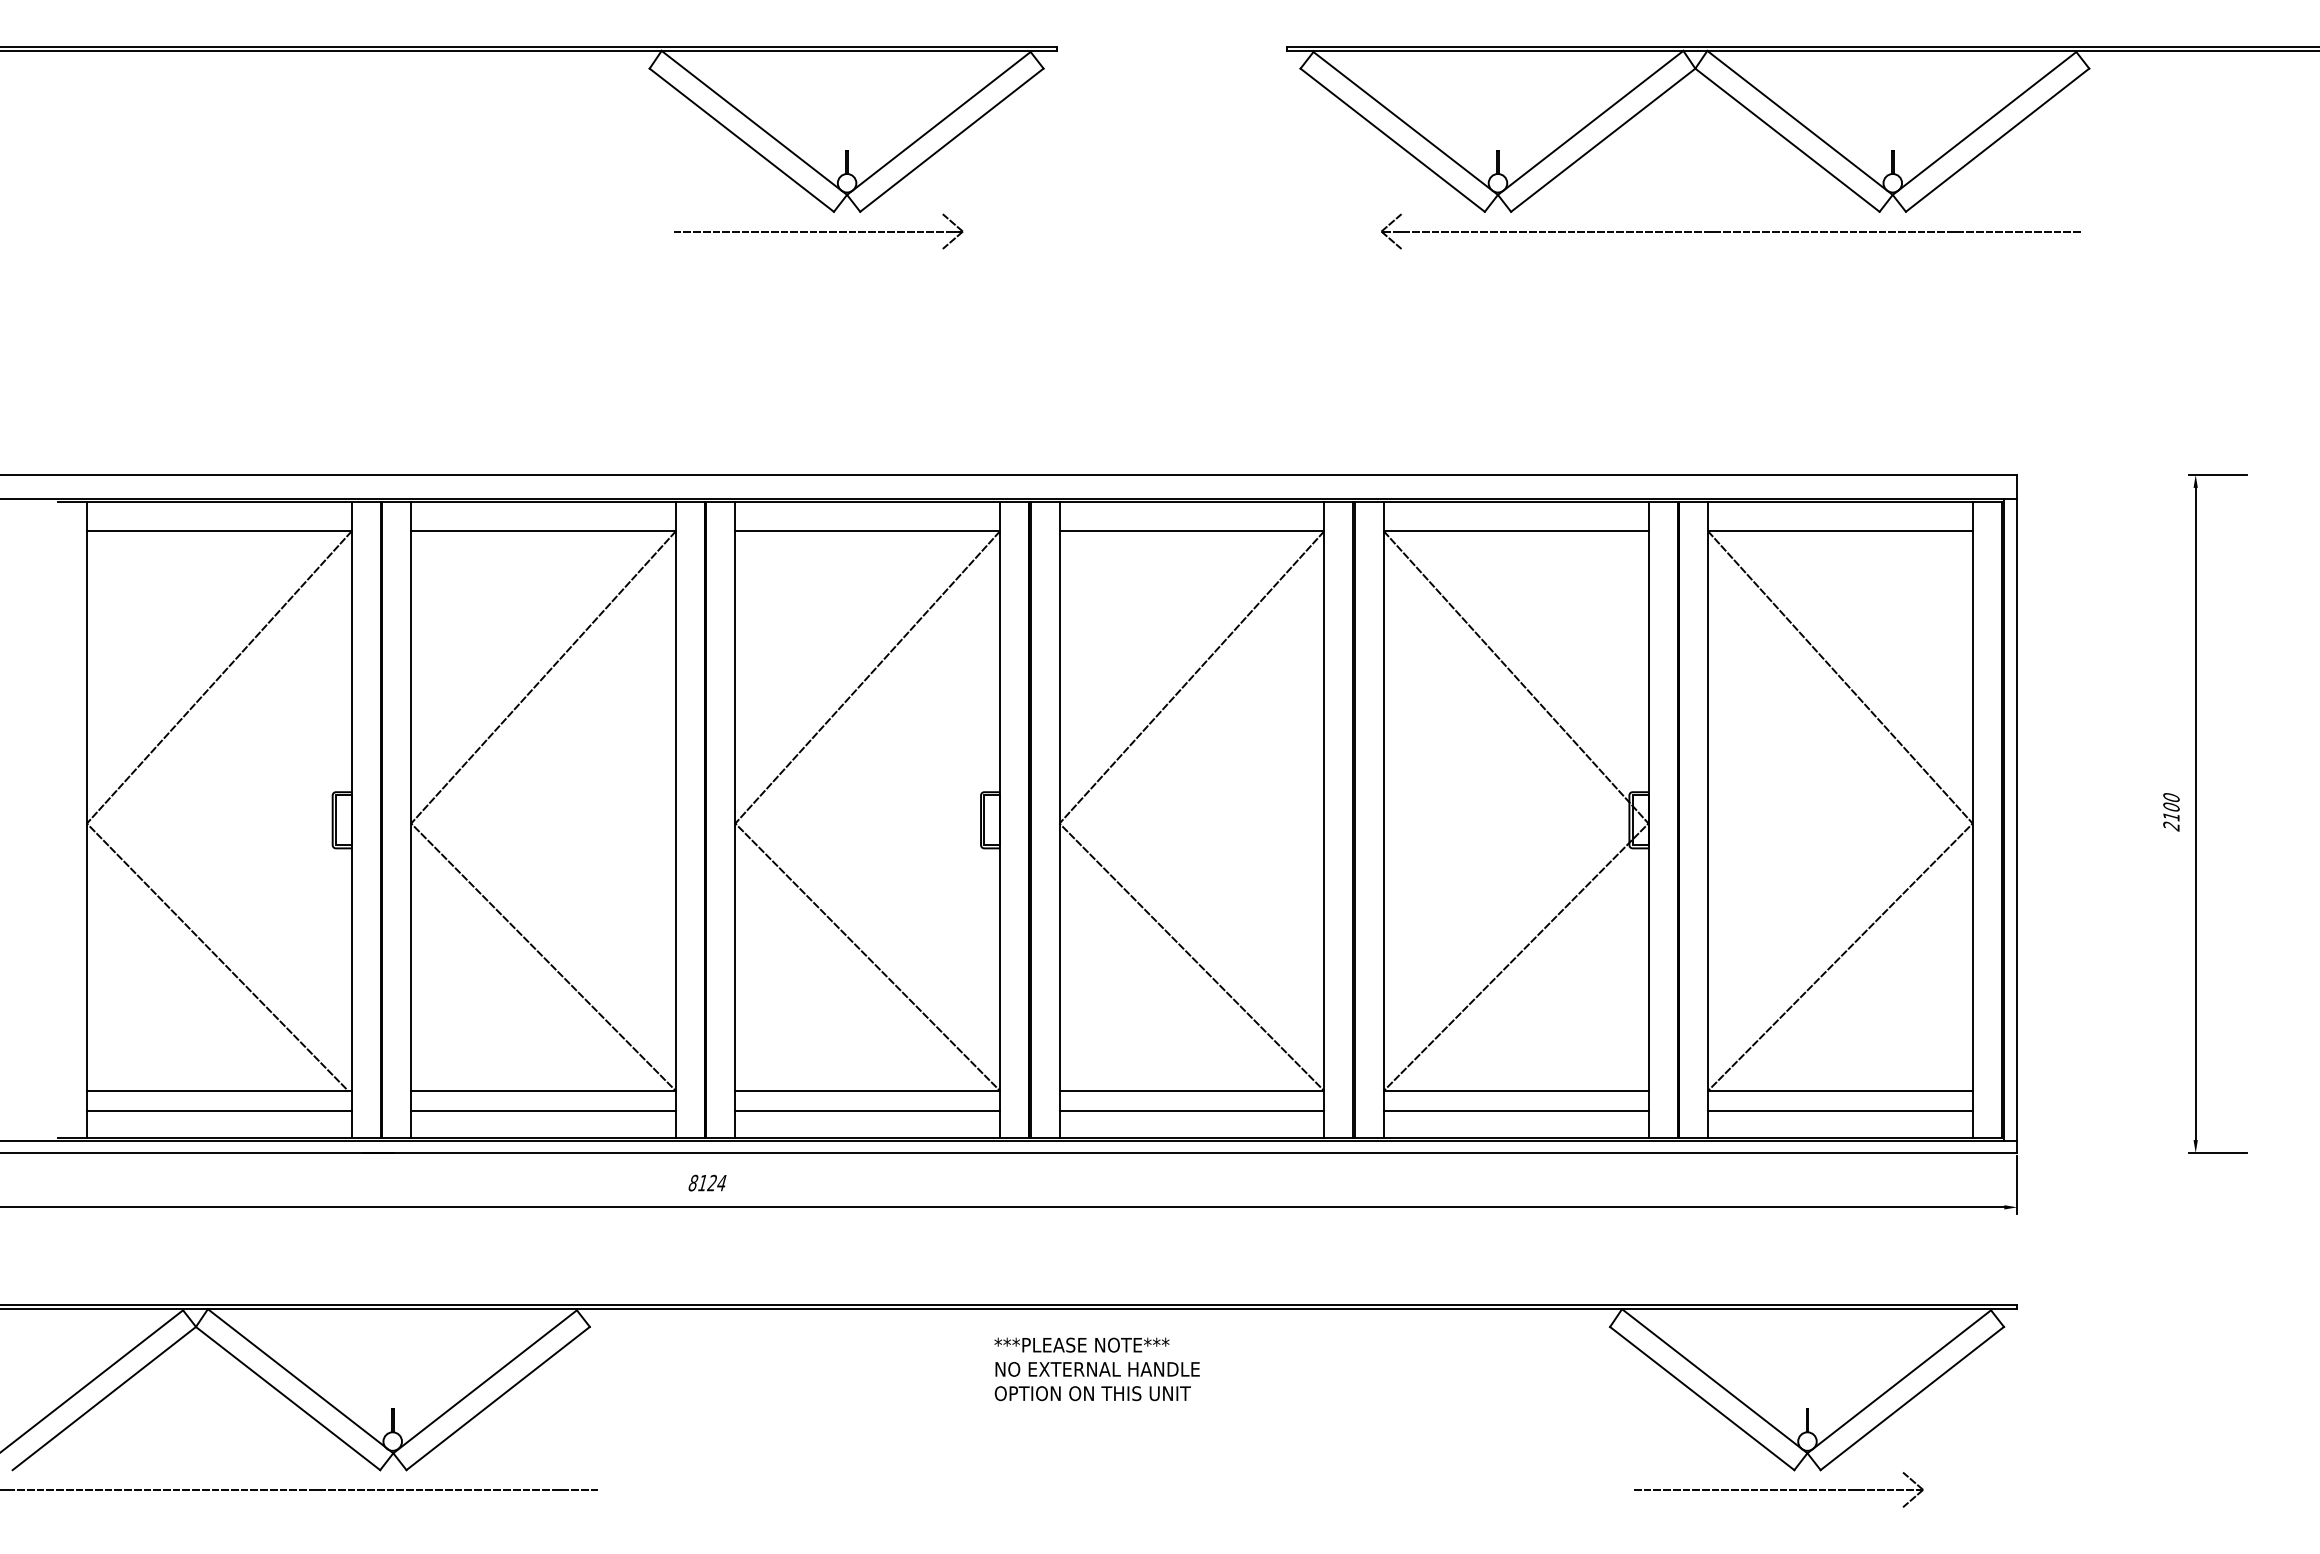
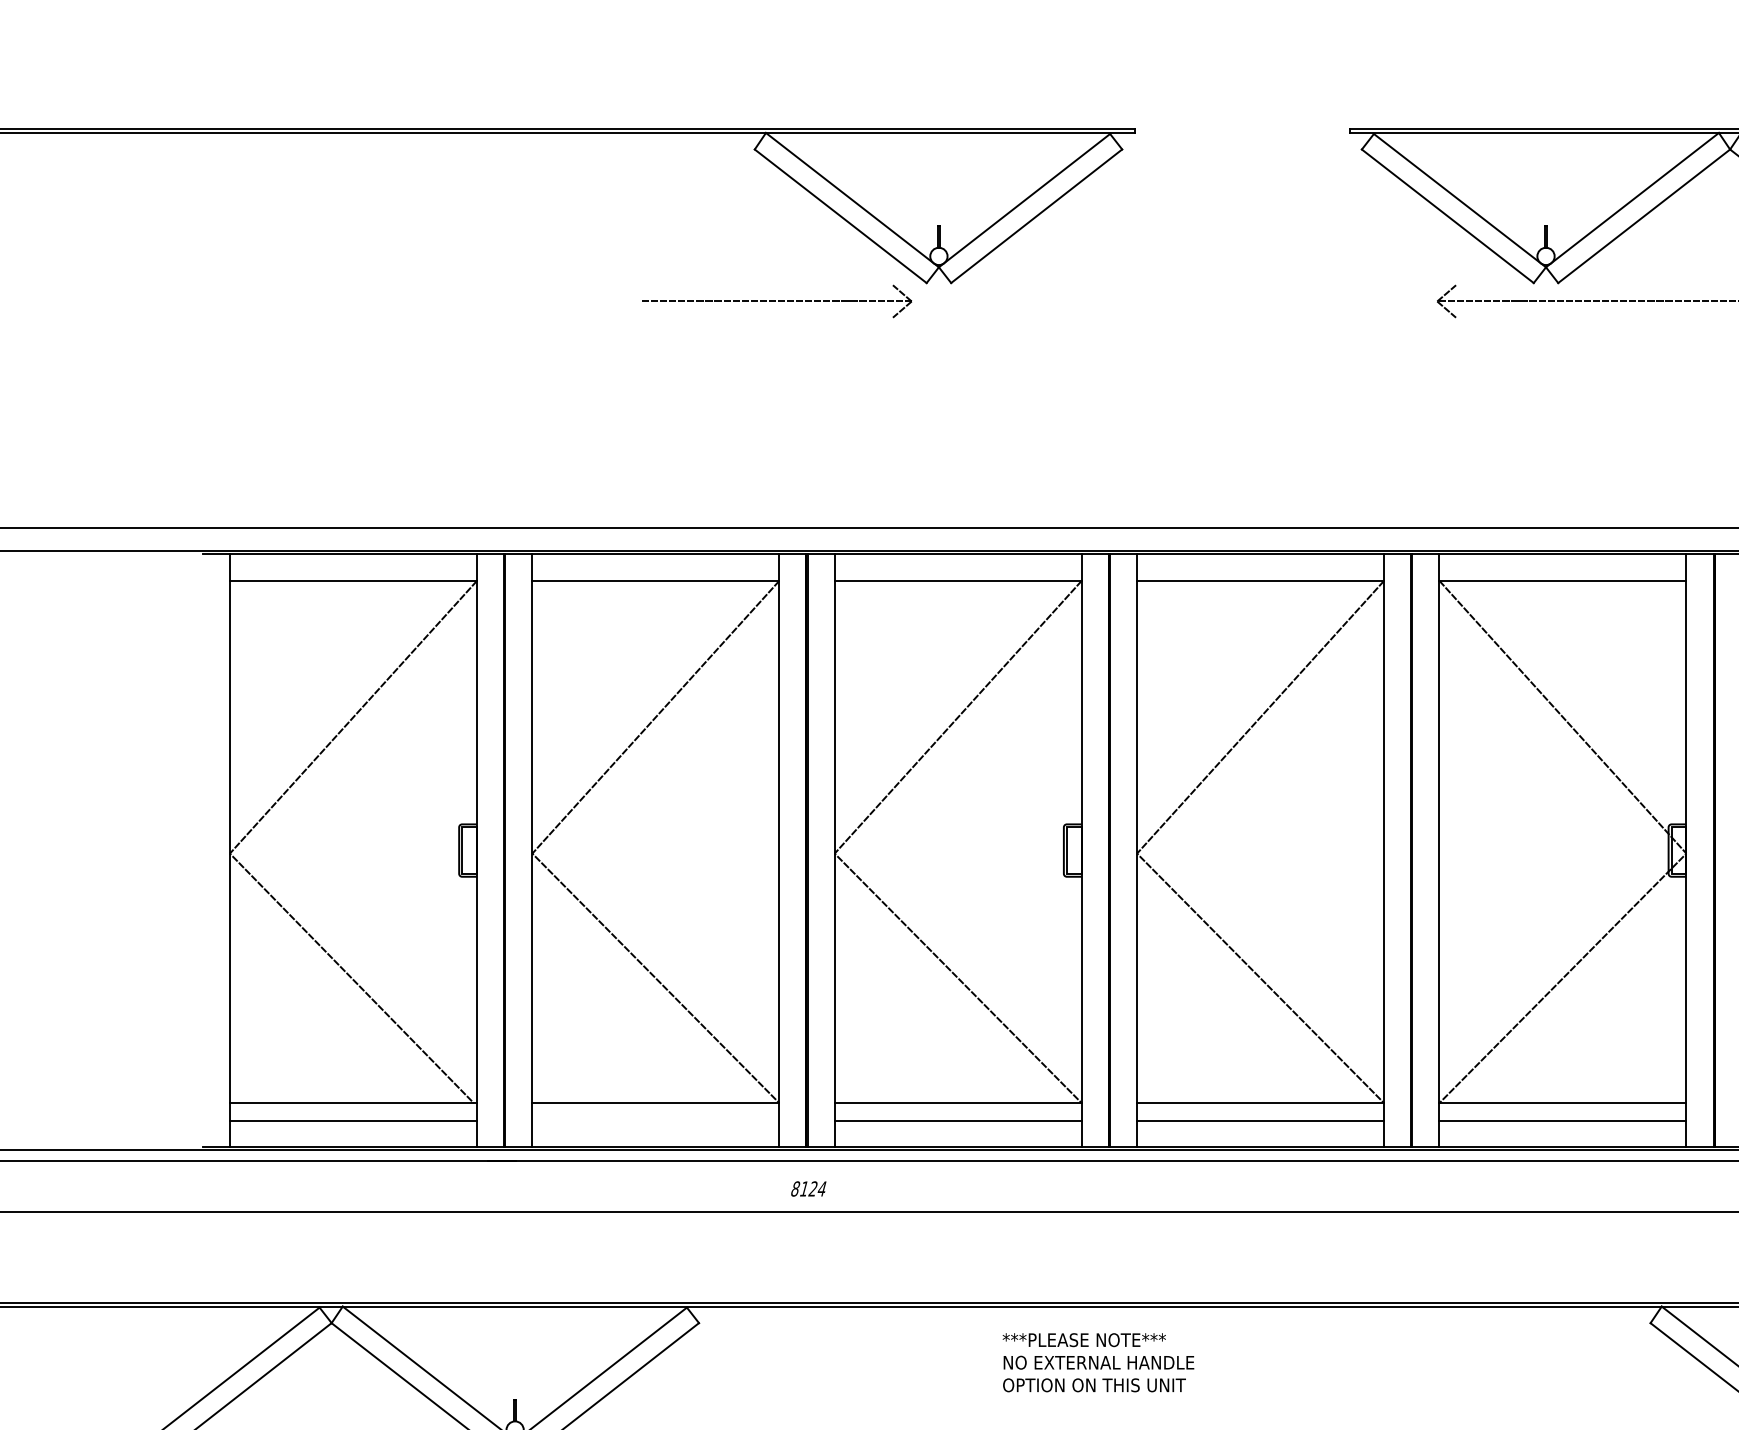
part: (818, 231) -> (777, 301), moved
line: (543, 1110) -> (655, 1121), removed
text: (1096, 1369) -> (1097, 1362), moved

